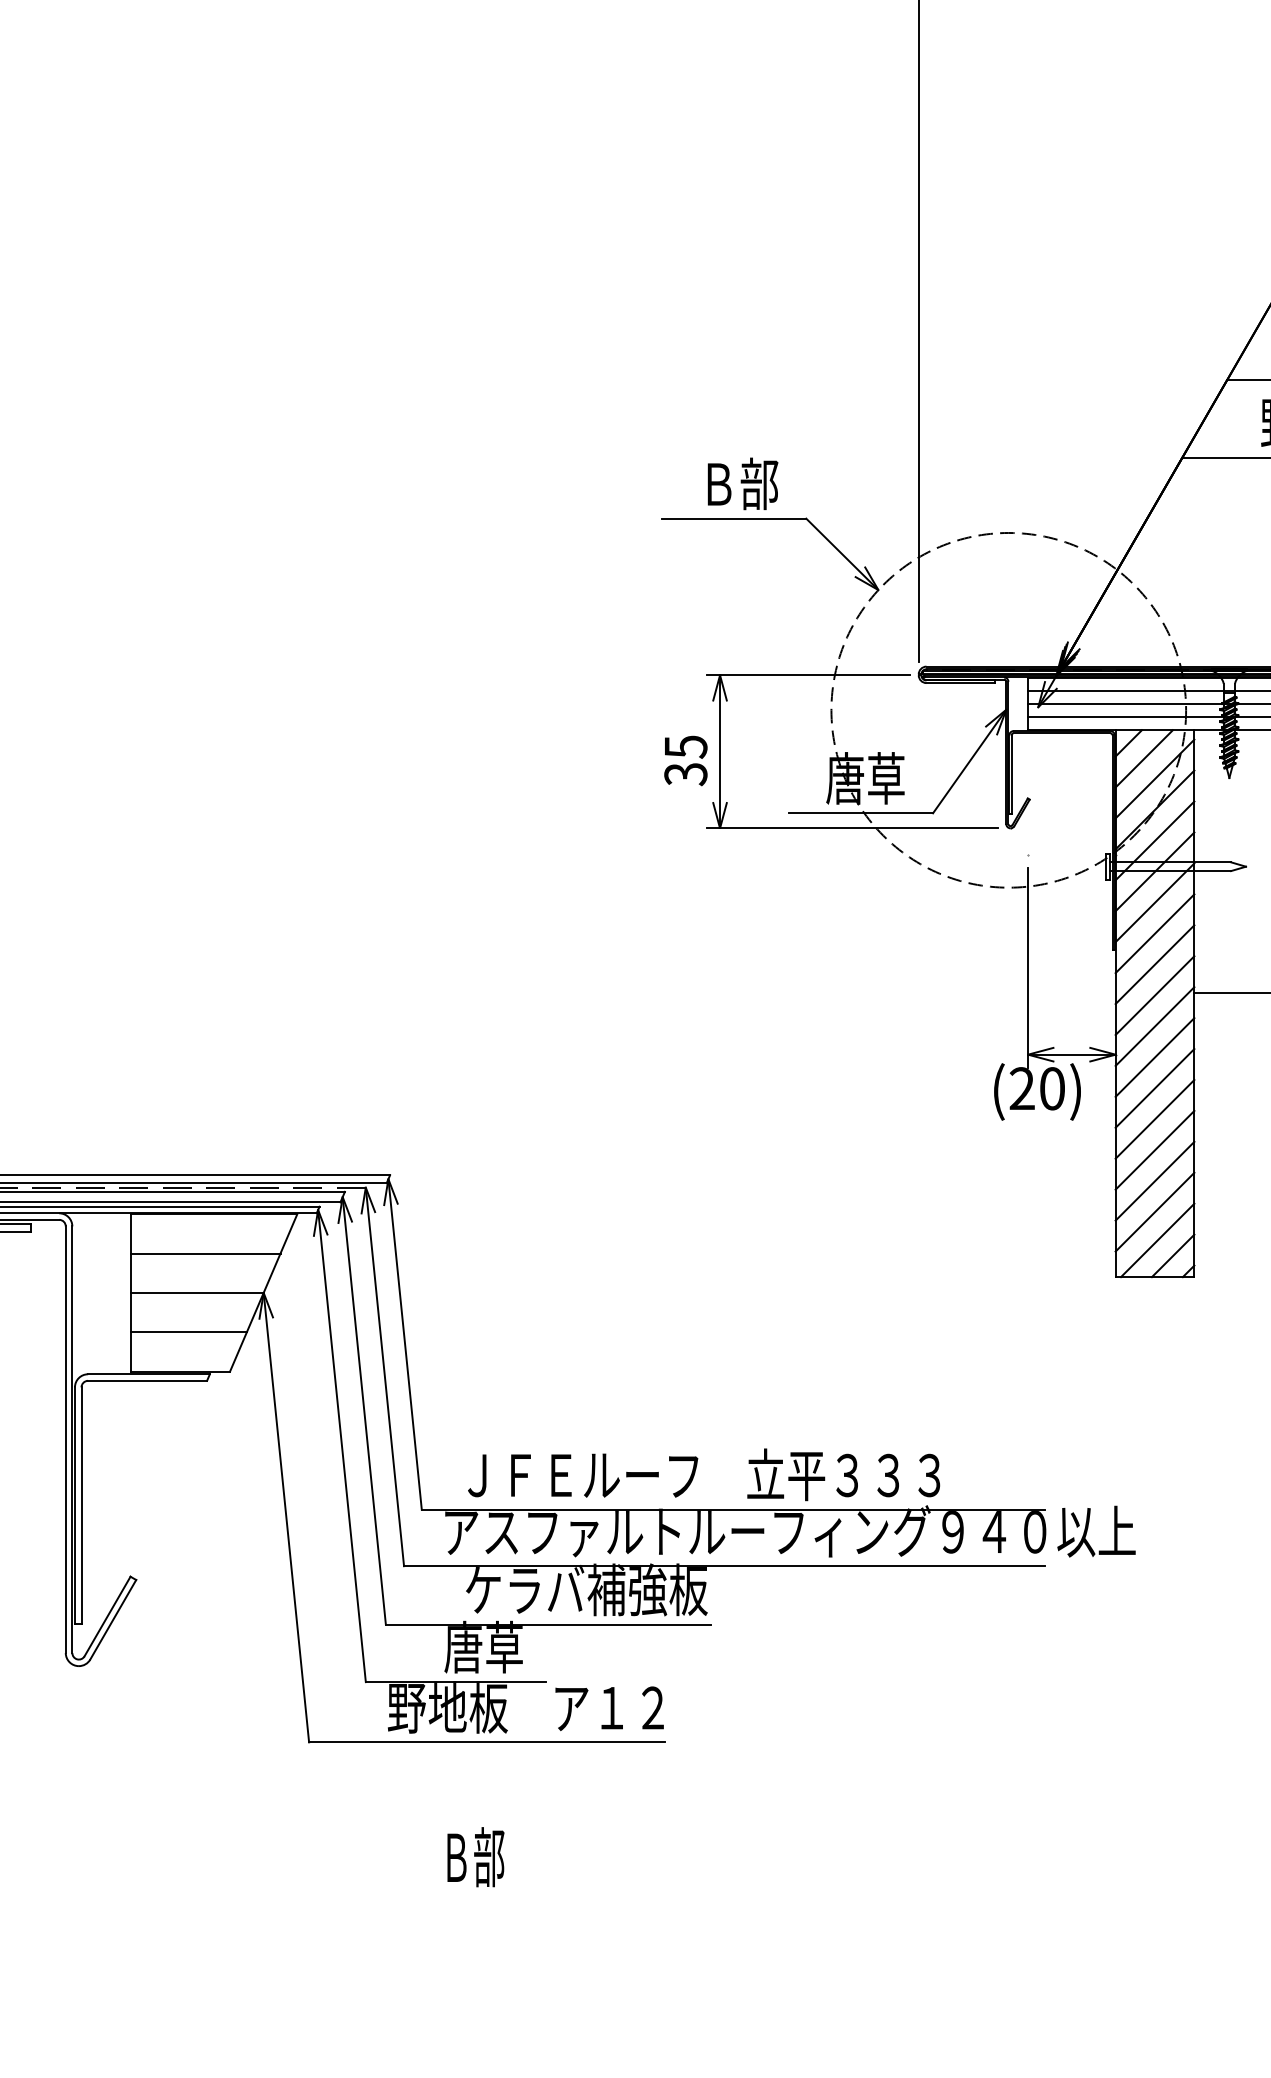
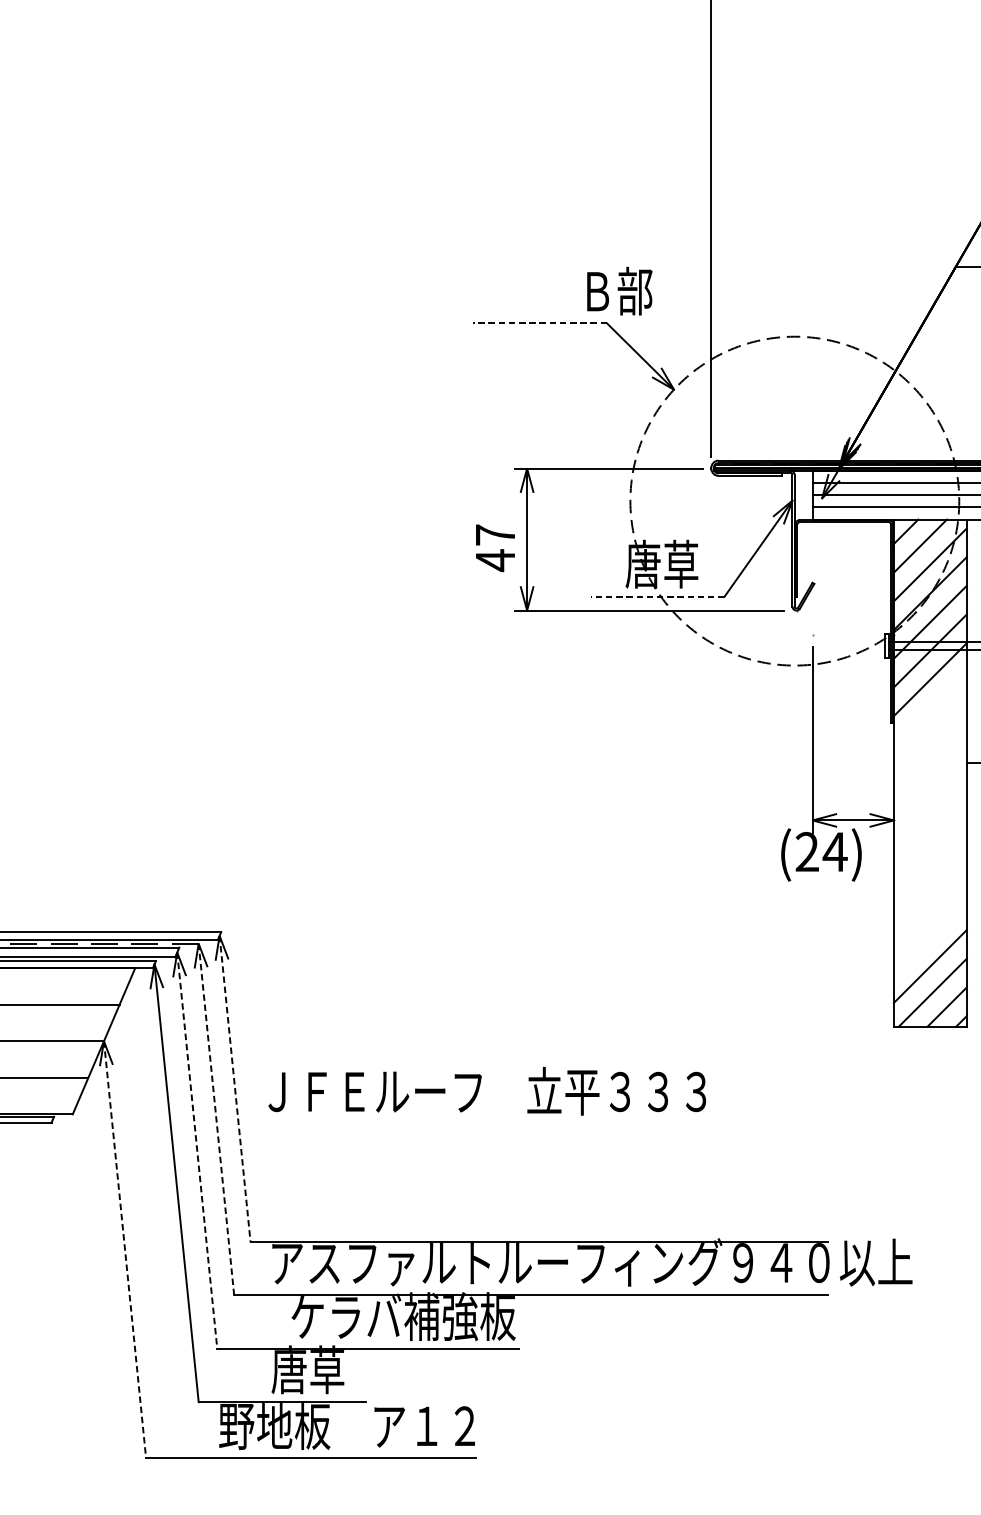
text: (742, 483) -> (619, 290), moved
line: (733, 518) -> (539, 323), solid -> dashed
text: (685, 760) -> (495, 547), 35 -> 47
line: (860, 813) -> (657, 596), solid -> dashed
line: (1154, 933) -> (929, 708), removed
line: (1154, 964) -> (929, 736), removed
line: (1154, 995) -> (929, 765), removed
line: (1154, 1026) -> (929, 794), removed
line: (1154, 1057) -> (929, 823), removed
text: (1051, 1088) -> (834, 851), (20) -> (24)
line: (1154, 1088) -> (929, 851), removed
line: (1154, 1118) -> (929, 879), removed
line: (1154, 1149) -> (929, 908), removed
line: (1154, 1180) -> (929, 937), removed
line: (405, 1344) -> (235, 1089), solid -> dashed
line: (384, 1377) -> (216, 1119), solid -> dashed
line: (364, 1410) -> (197, 1150), solid -> dashed
text: (704, 1474) -> (487, 1091), moved
line: (286, 1517) -> (125, 1249), solid -> dashed

